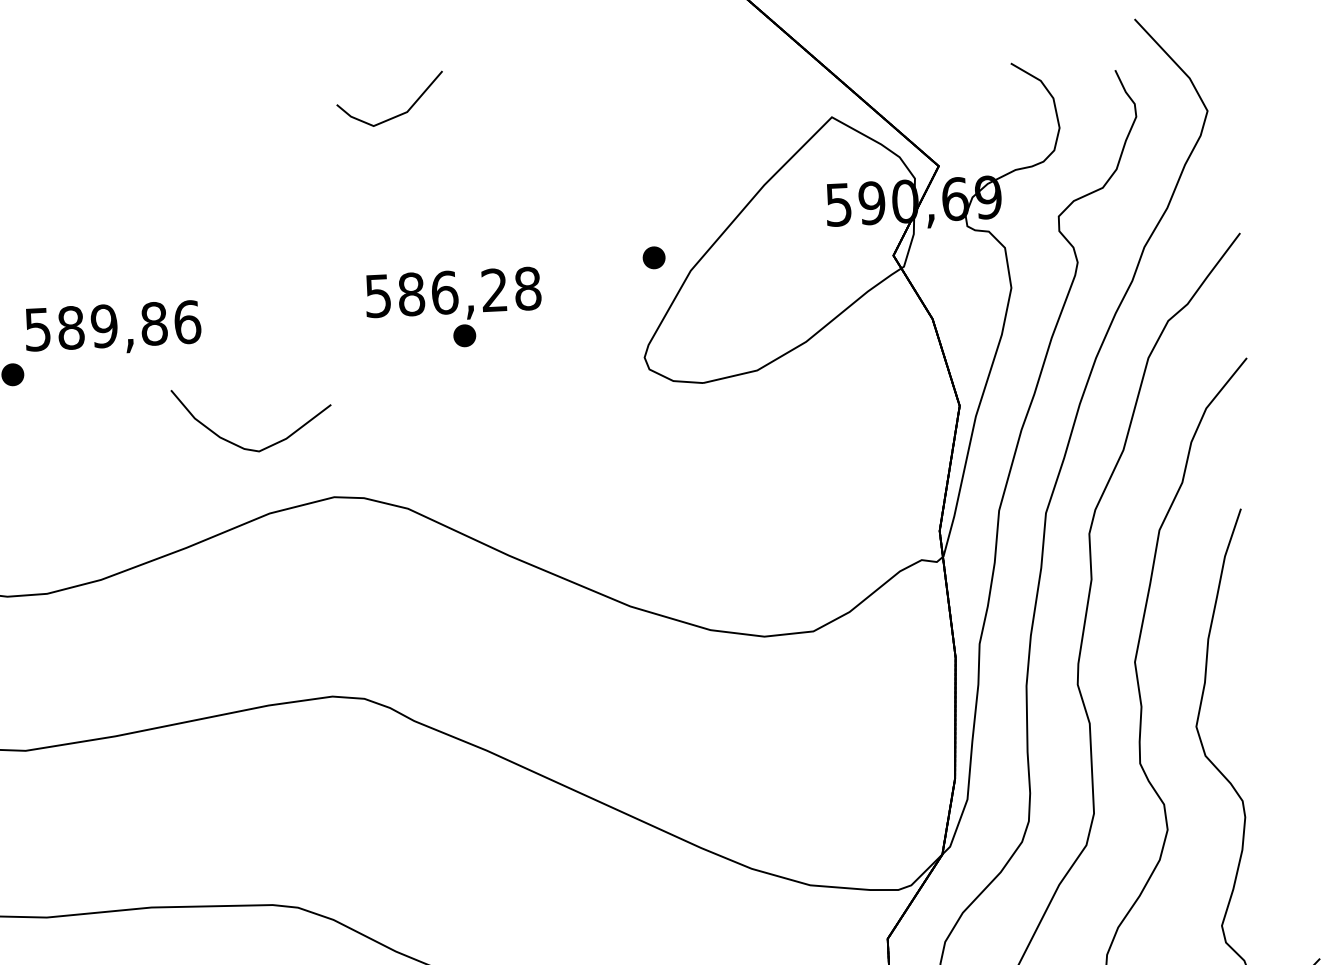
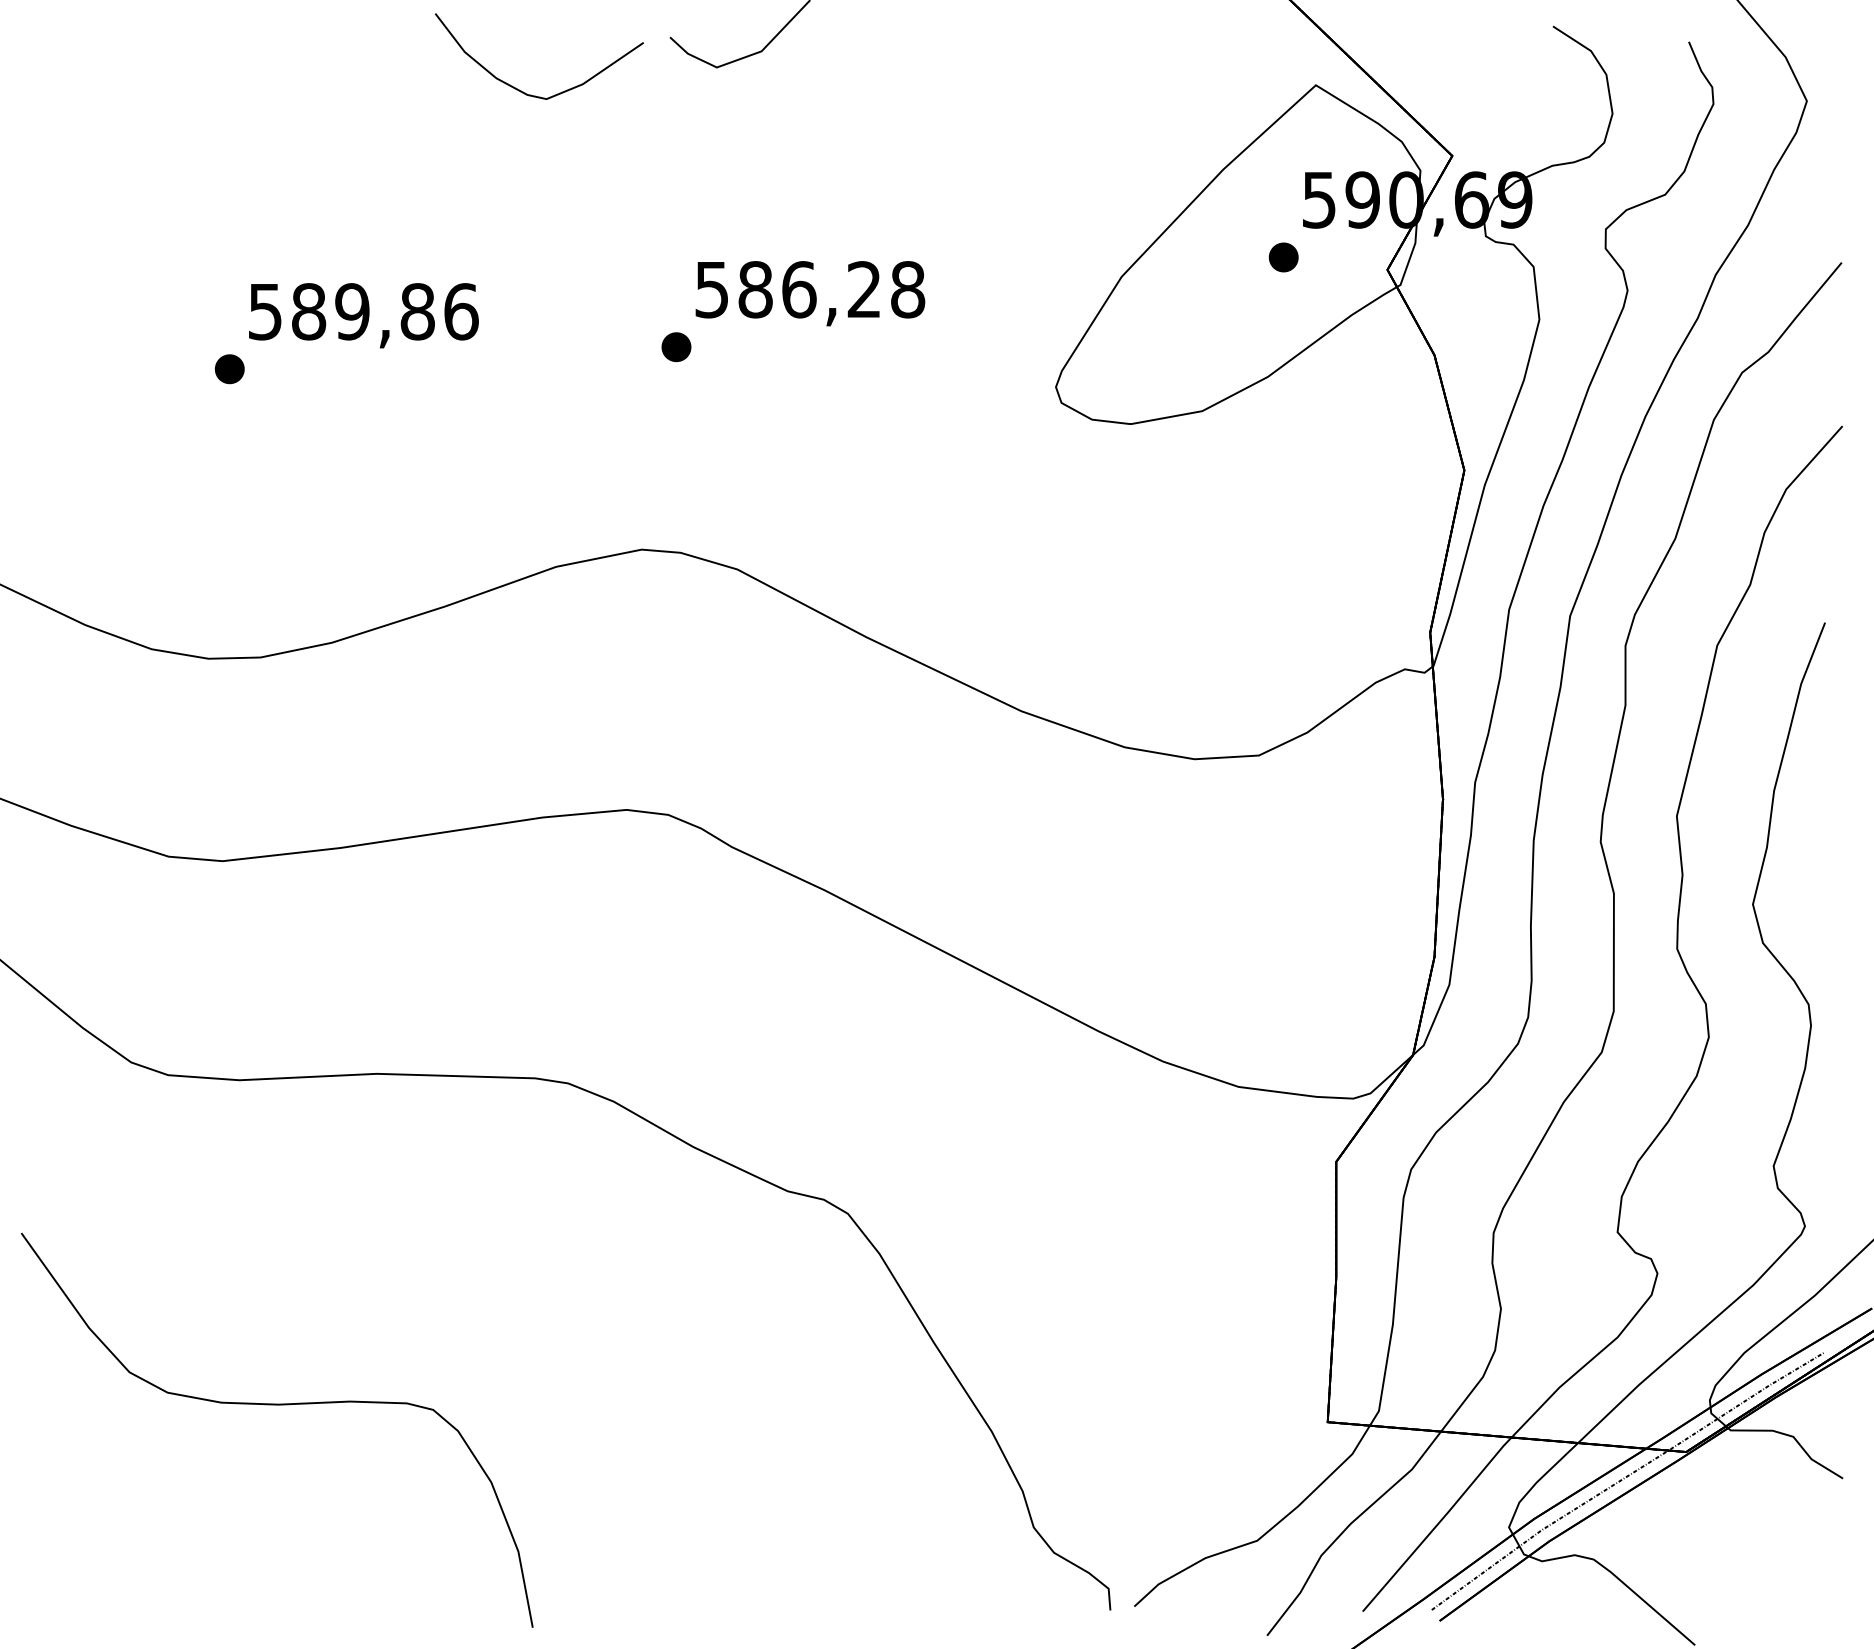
part: (653, 257) -> (1283, 257), moved
part: (464, 336) -> (676, 347), moved
curve: (239, 445) -> (521, 90), moved

